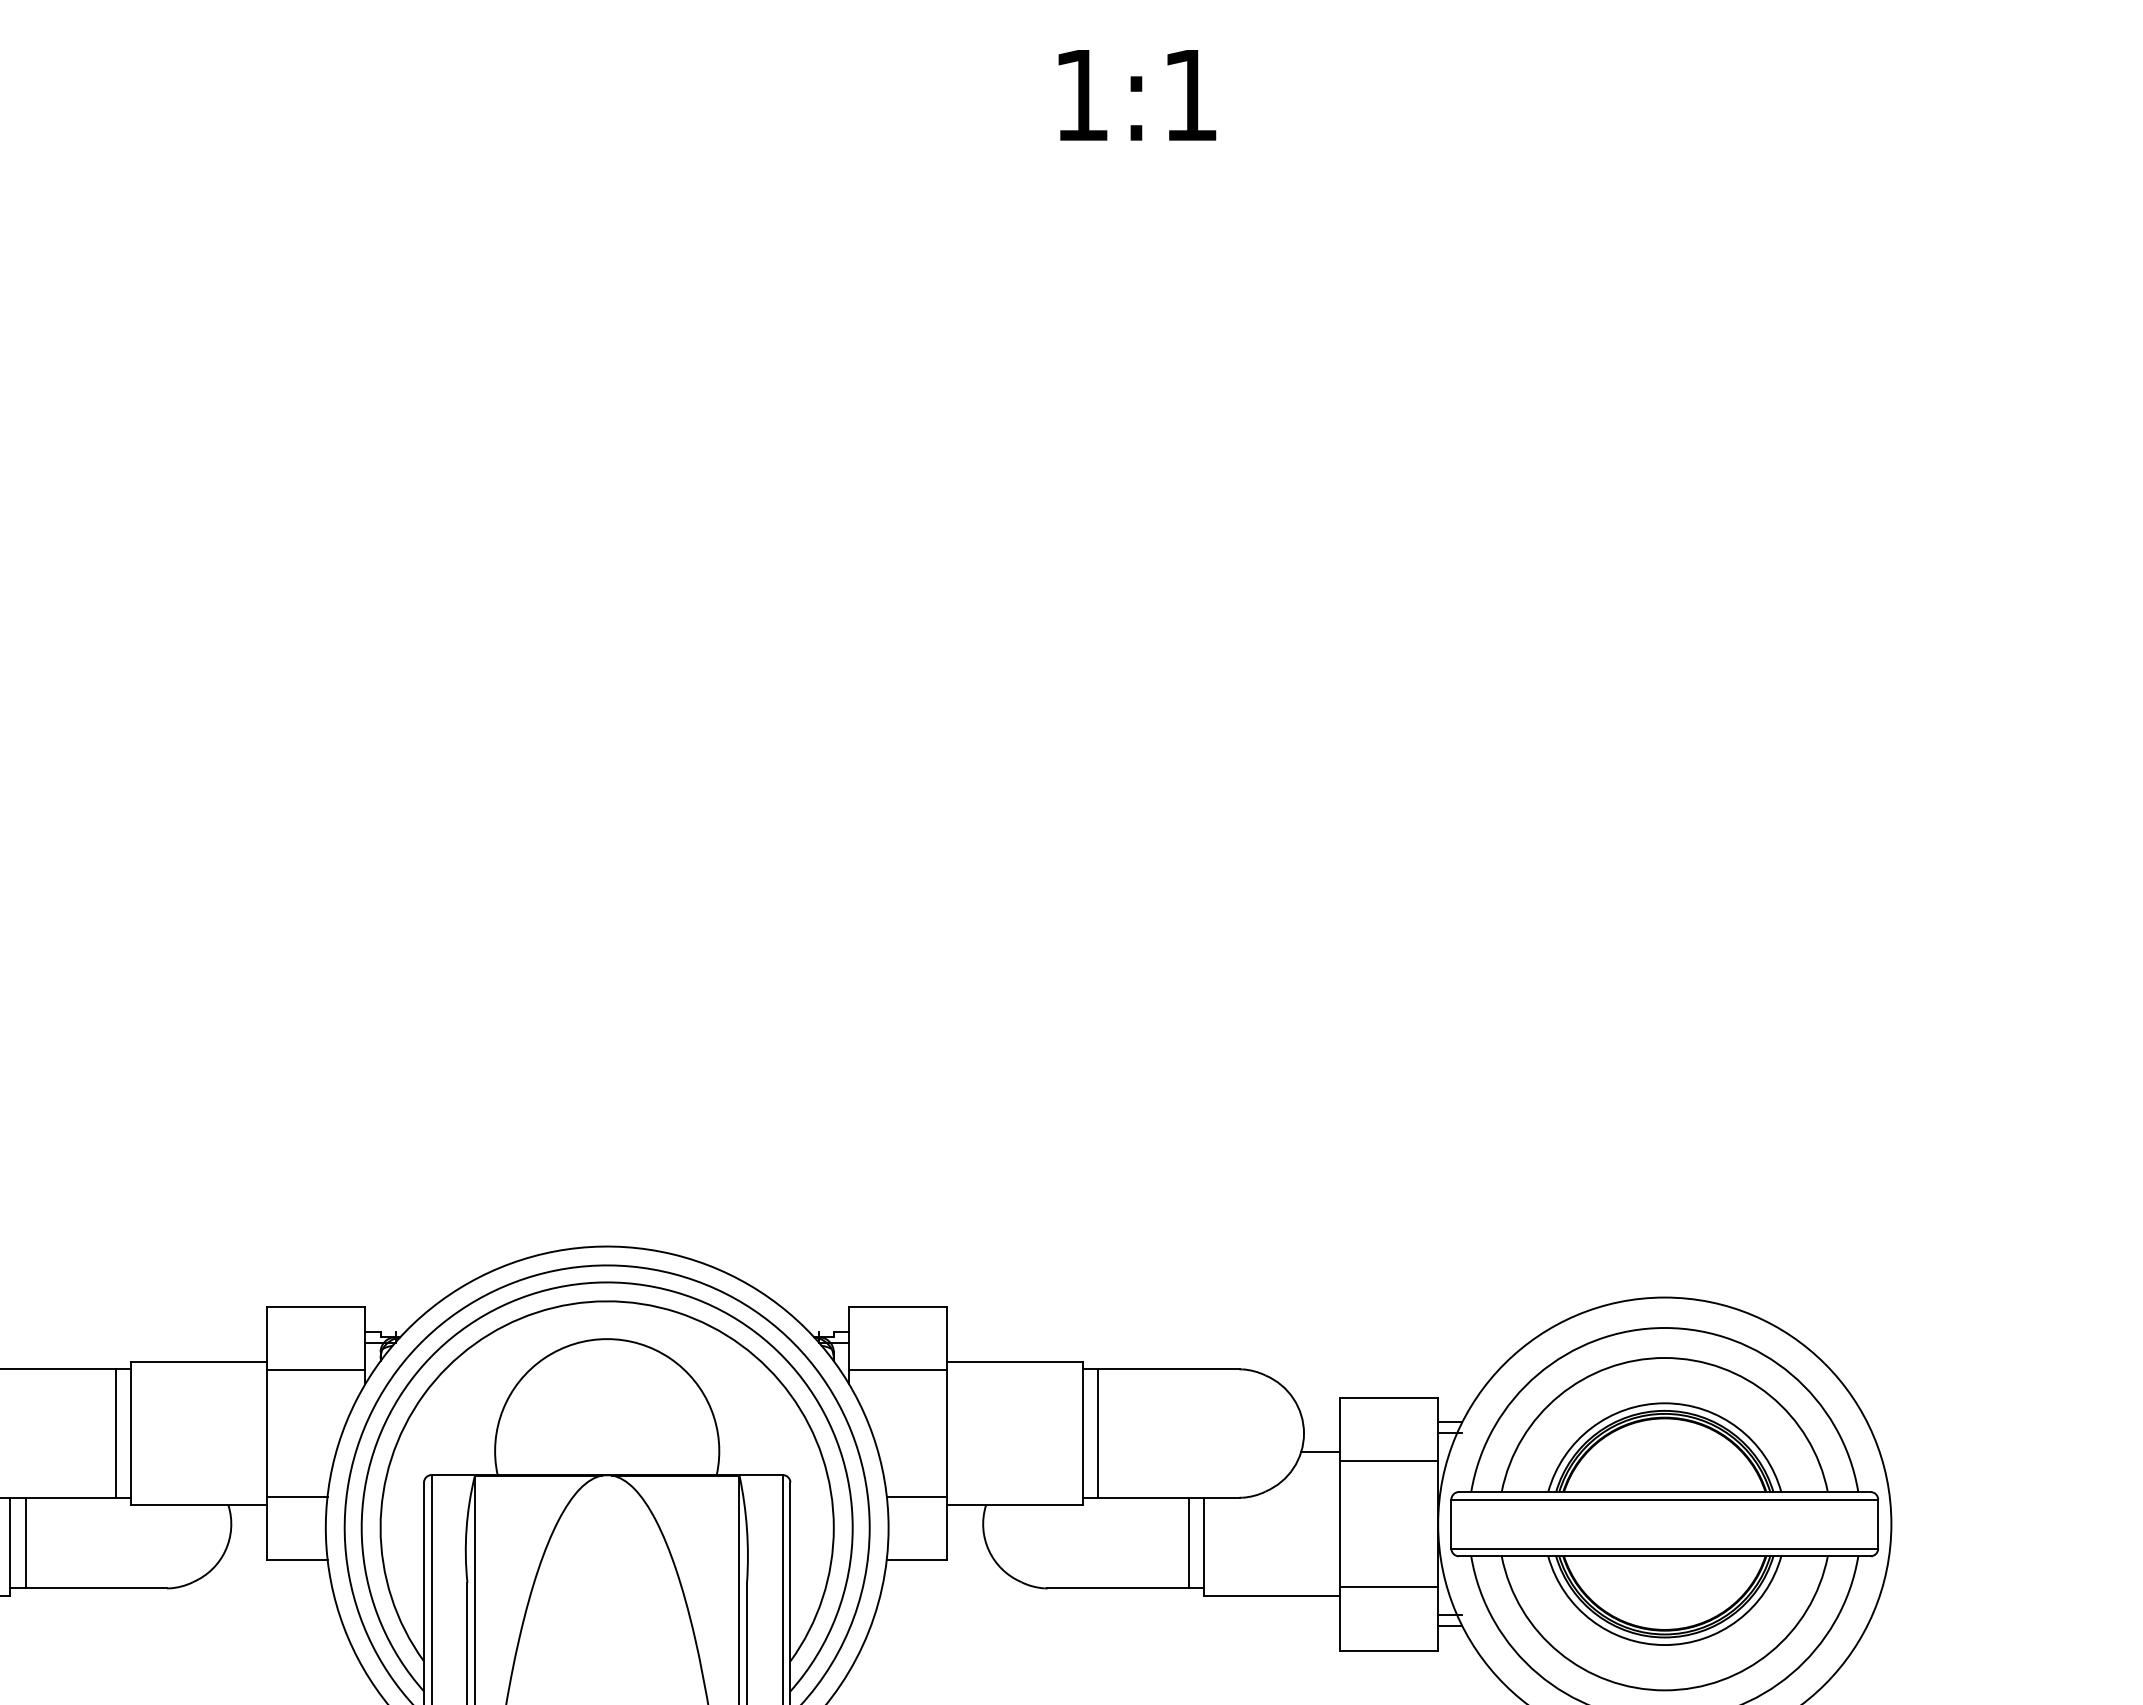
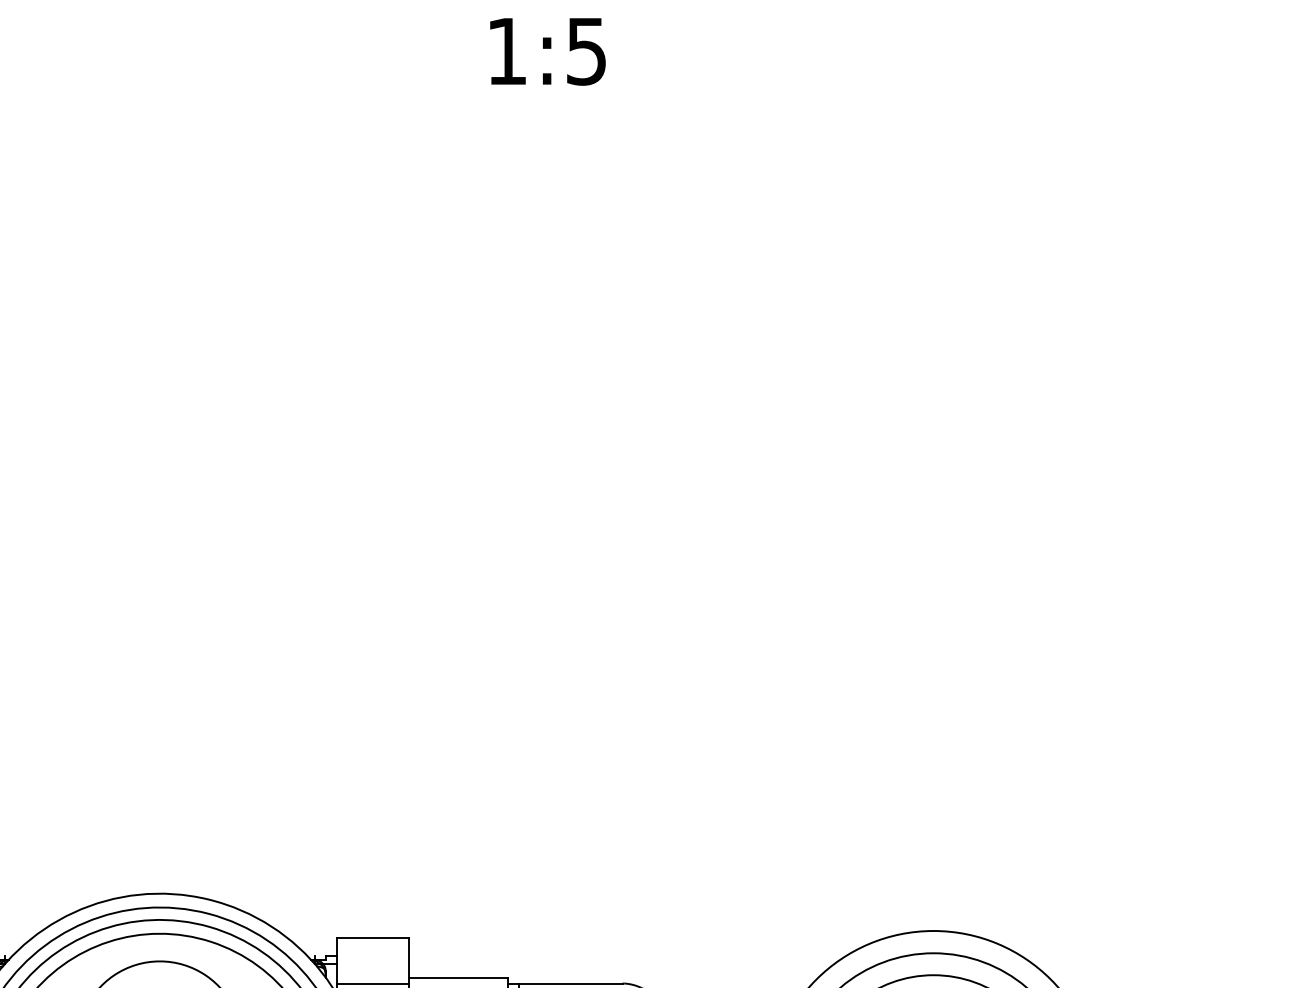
text: (1189, 96) -> (585, 52), 1:1 -> 1:5

